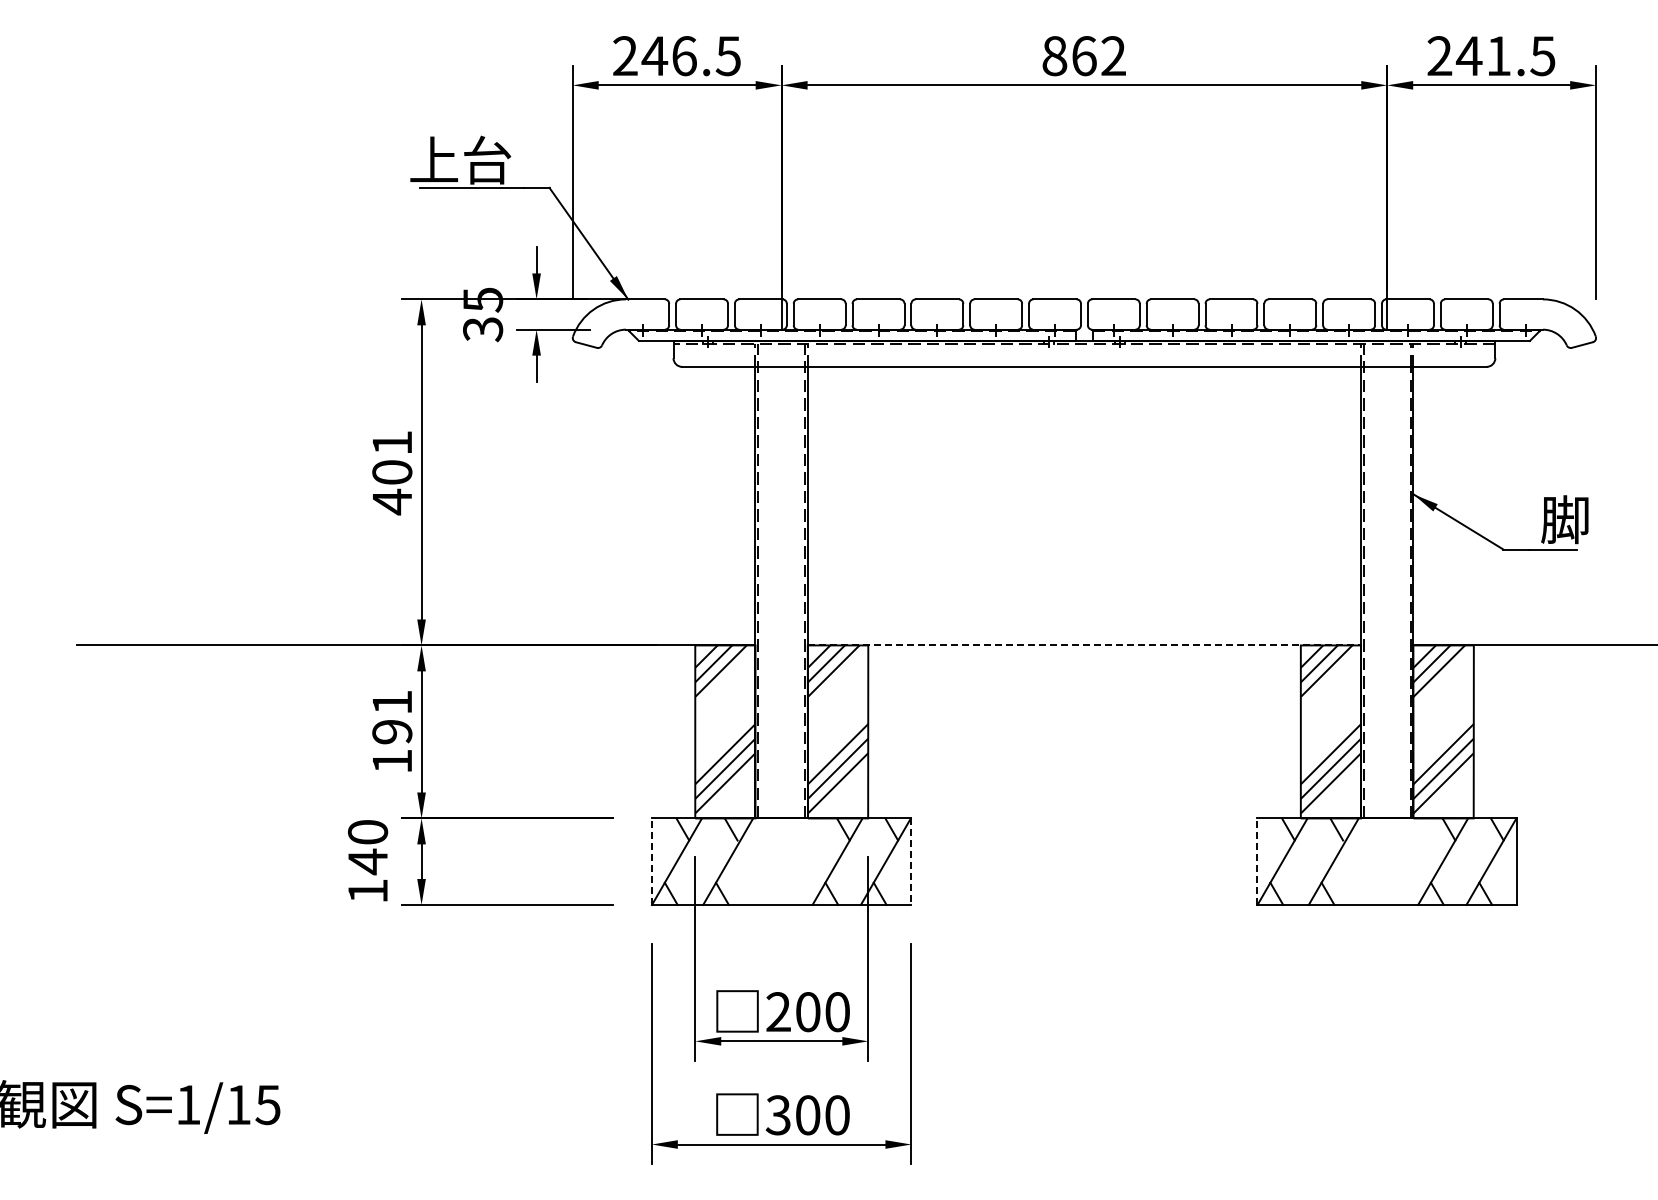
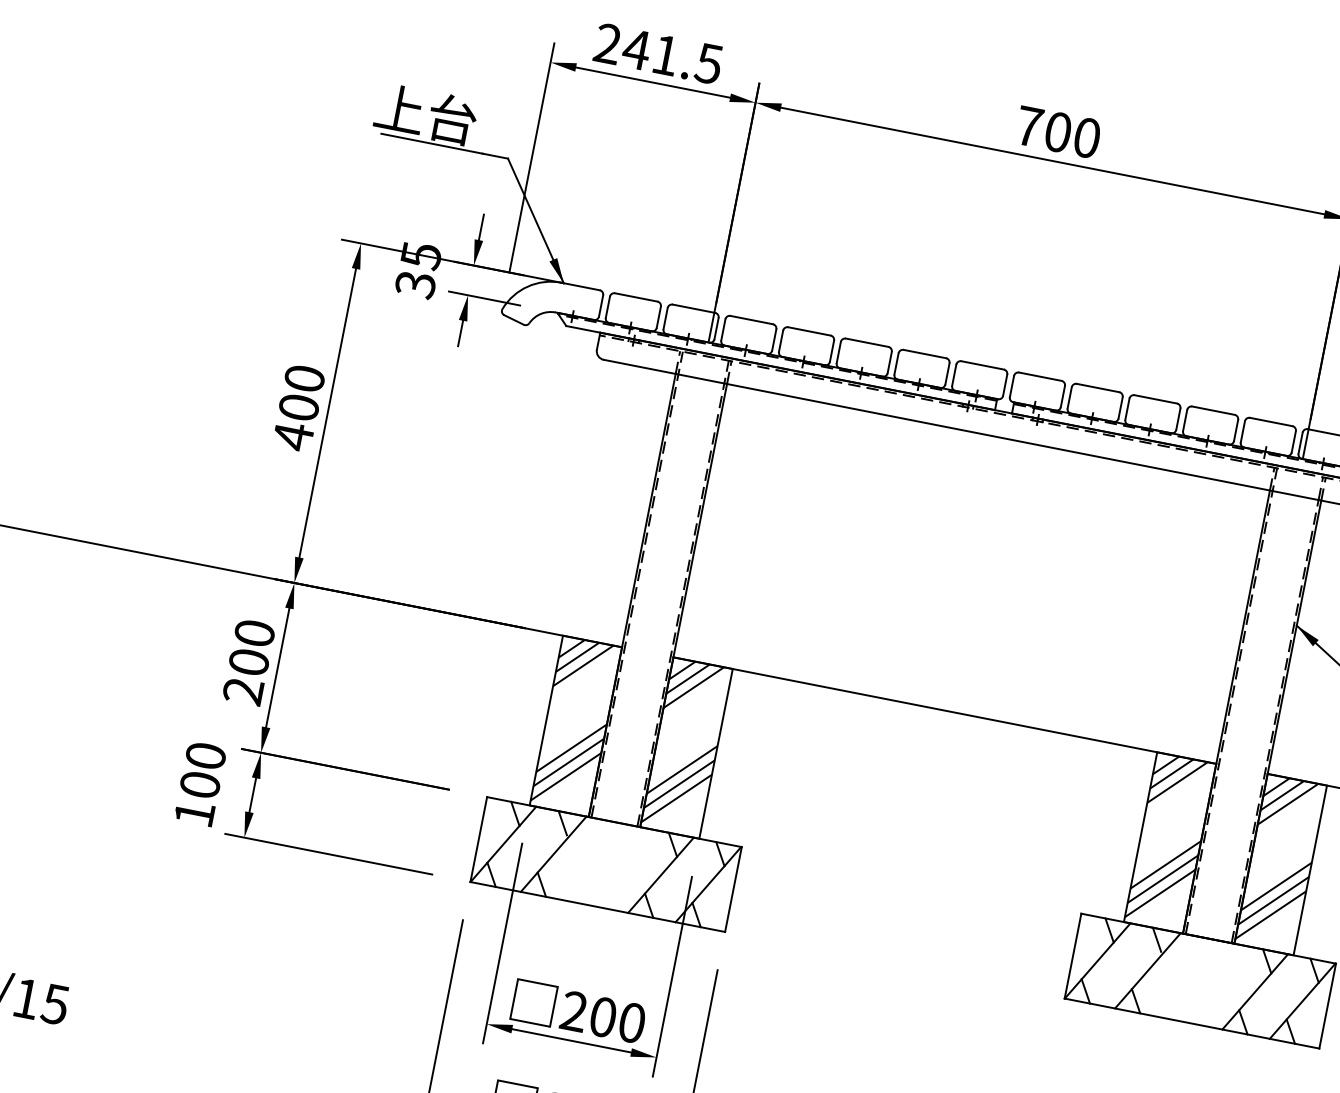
text: (684, 56) -> (665, 55), 246.5 -> 241.5
text: (1083, 56) -> (1057, 132), 862 -> 700
text: (392, 442) -> (304, 378), 401 -> 400
line: (1084, 645) -> (944, 710), dashed -> solid
text: (392, 731) -> (249, 661), 191 -> 200
text: (368, 861) -> (200, 784), 140 -> 100
line: (651, 861) -> (478, 839), dashed -> solid
line: (1257, 861) -> (1073, 955), dashed -> solid
line: (911, 862) -> (733, 890), dashed -> solid

